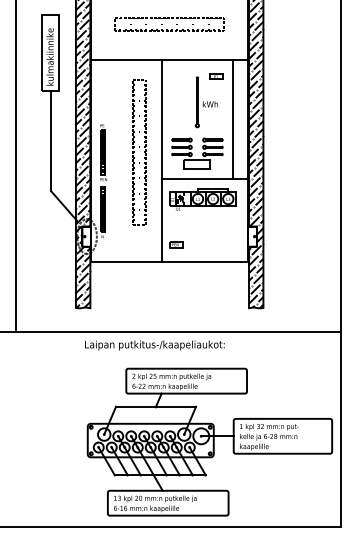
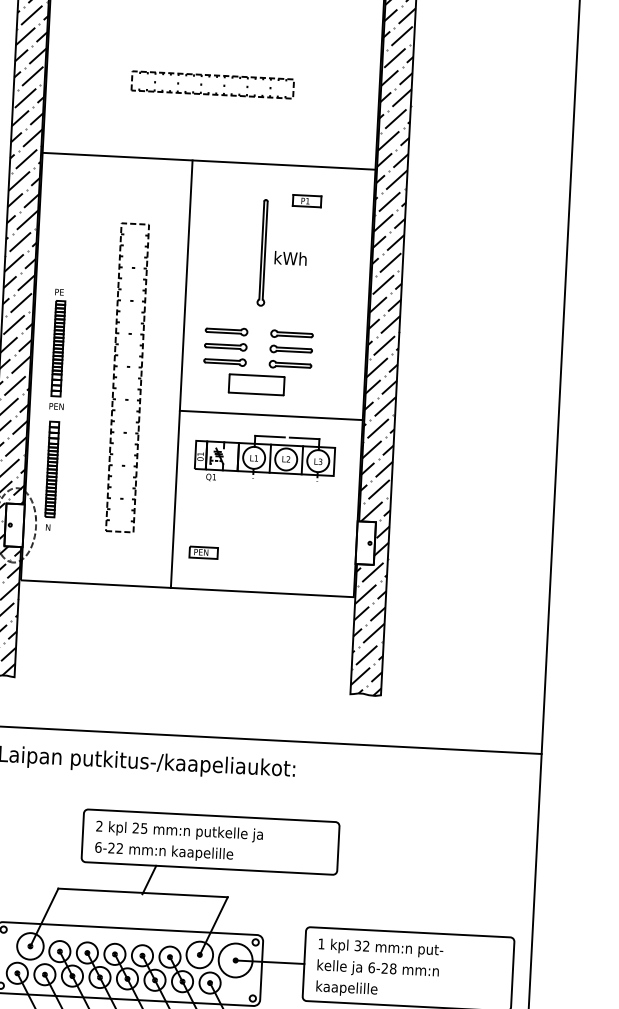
part: (169, 24) -> (212, 85), size x0.7
line: (232, 119) -> (335, 293), removed
part: (139, 152) -> (127, 378), moved

